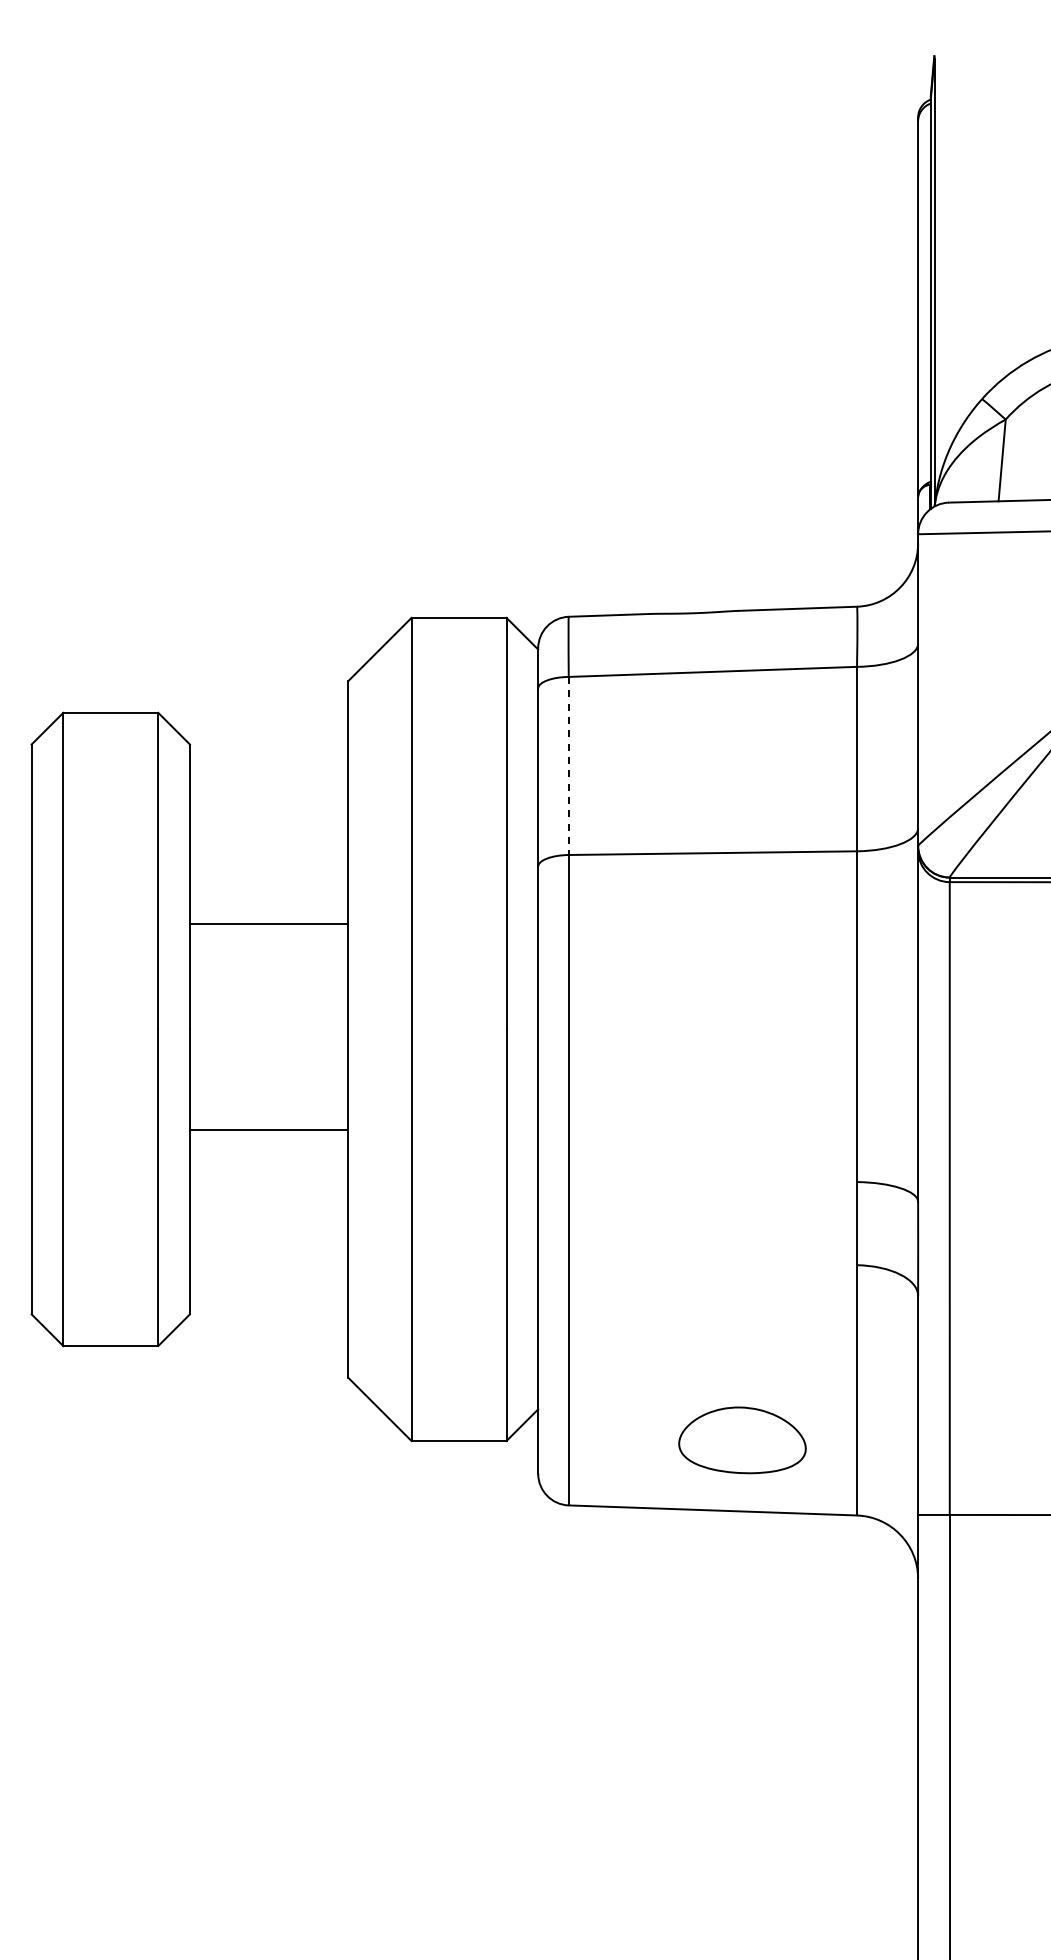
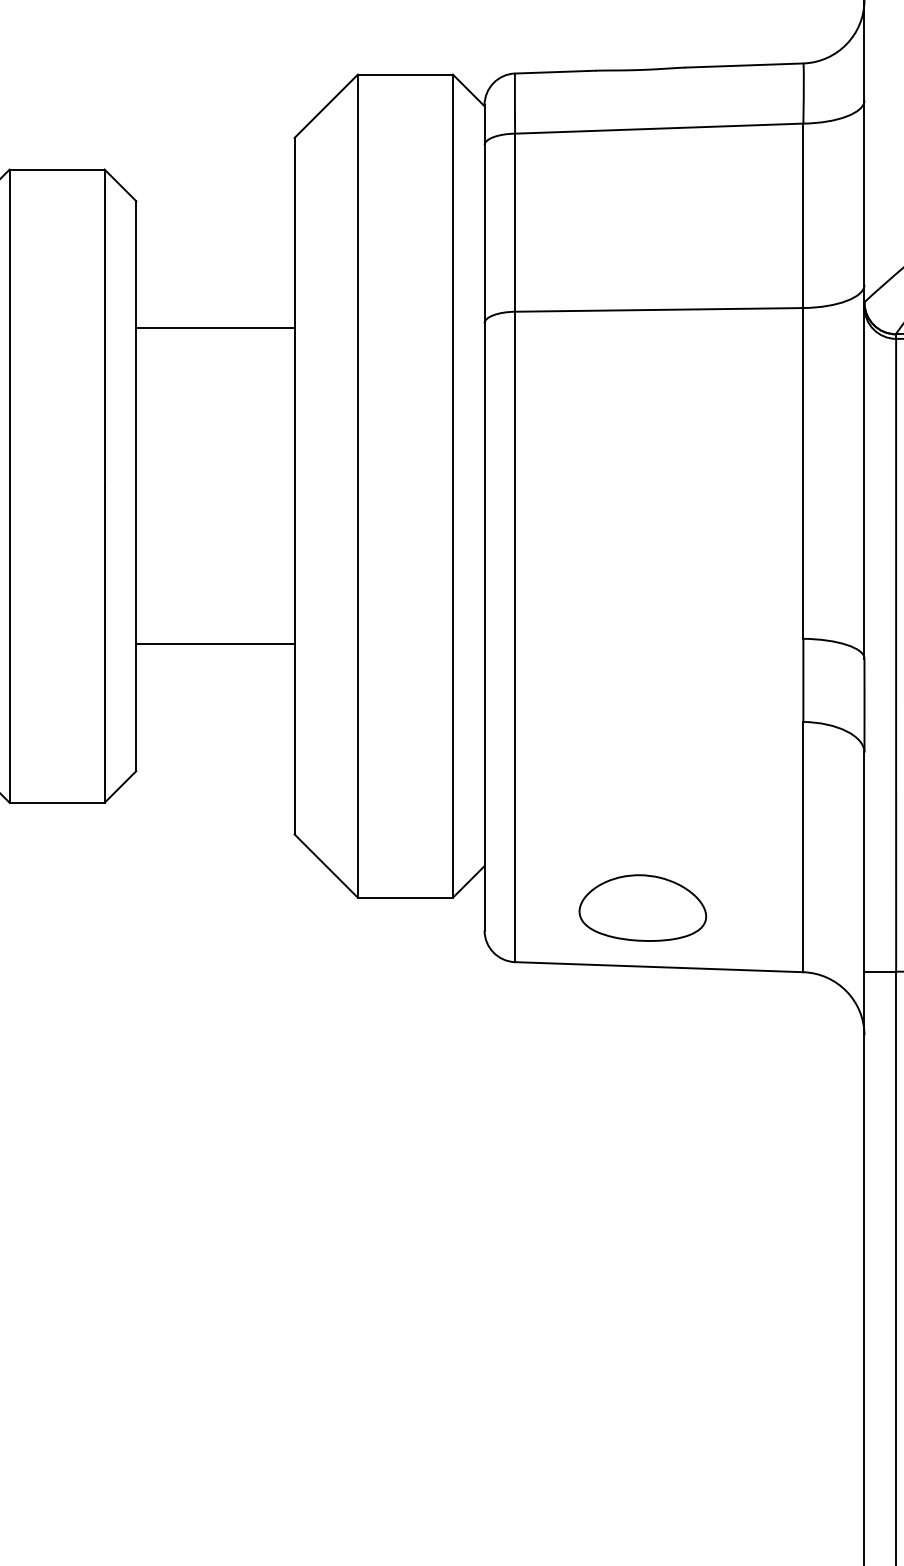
line: (568, 766) -> (514, 223), dashed -> solid
line: (268, 924) -> (214, 328), moved
line: (268, 1129) -> (214, 644), moved
part: (742, 1440) -> (642, 908), moved

